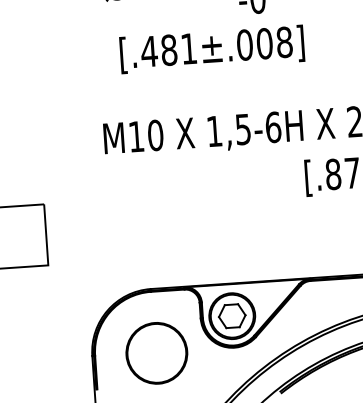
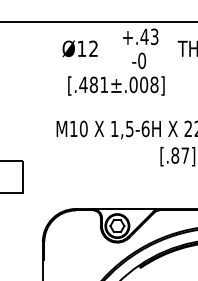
part: (156, 352) -> (76, 242), removed

